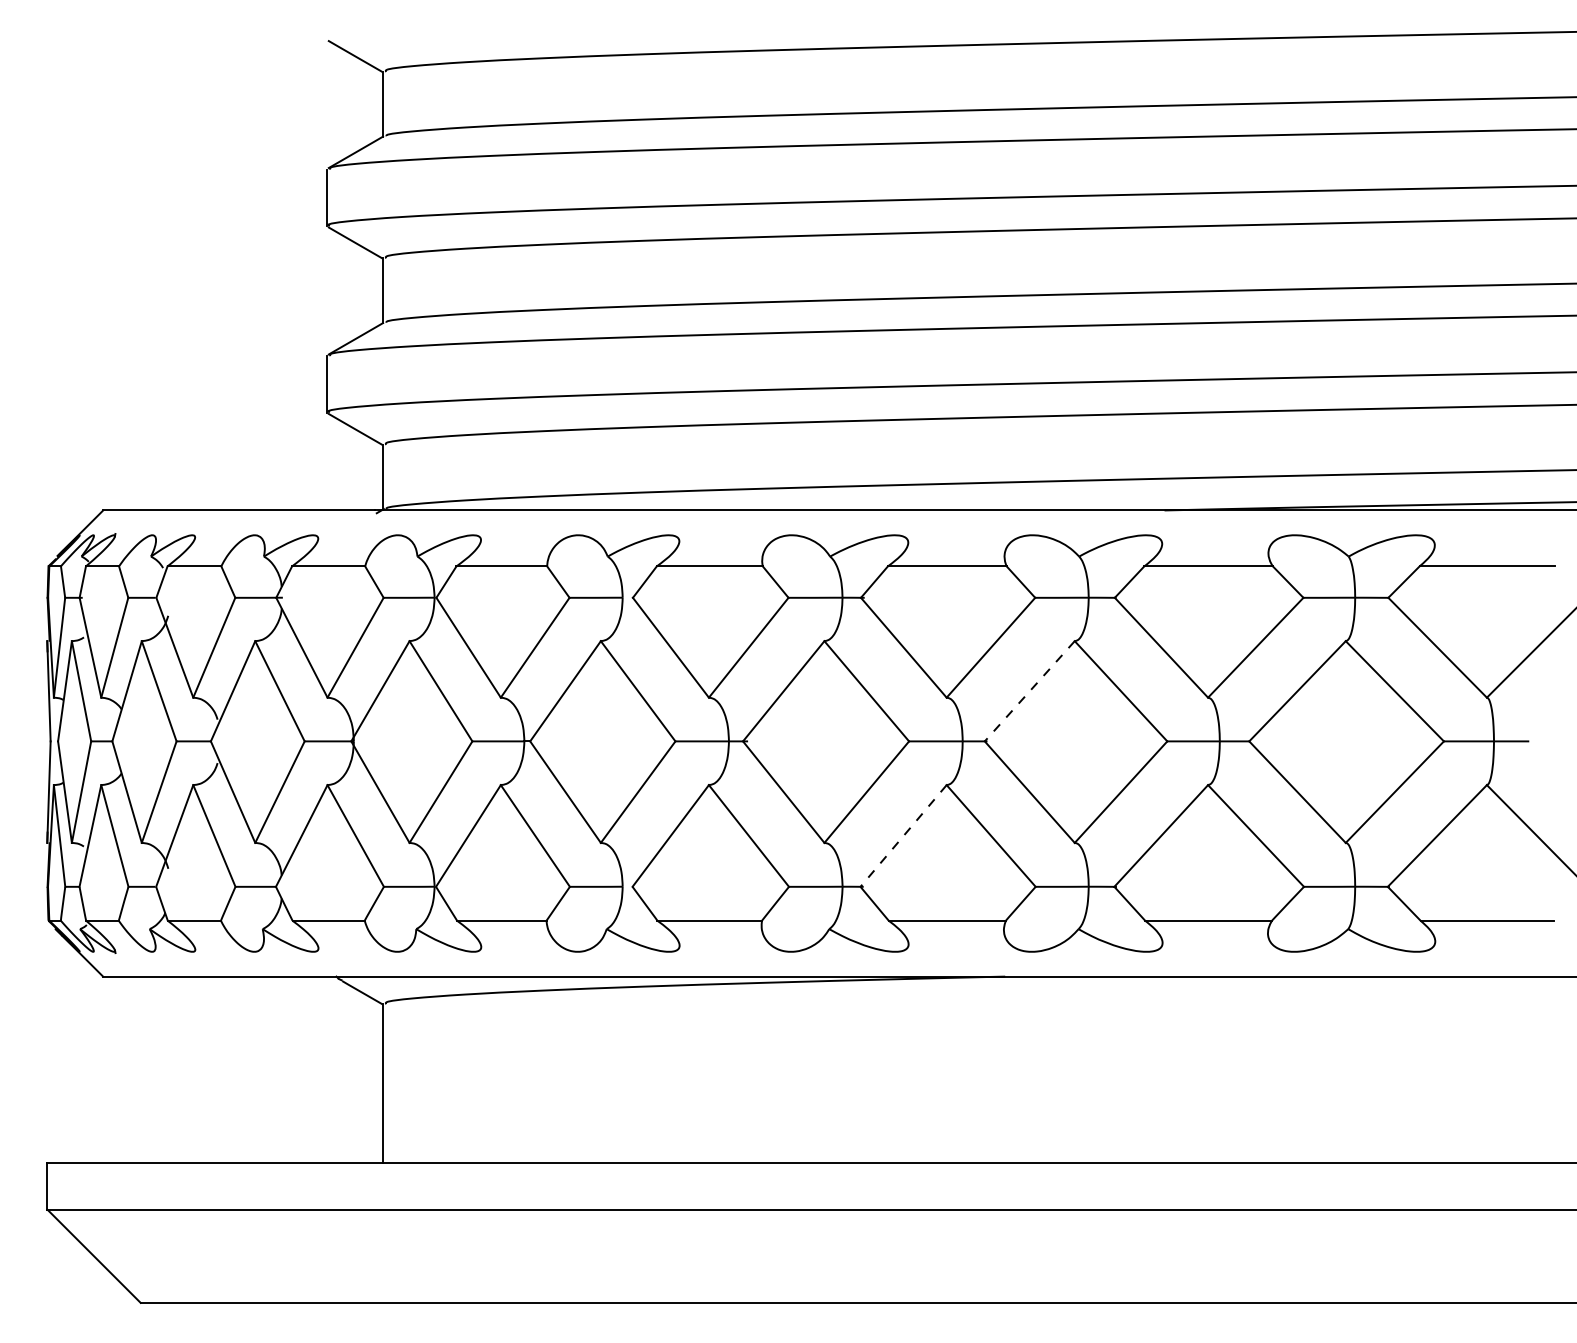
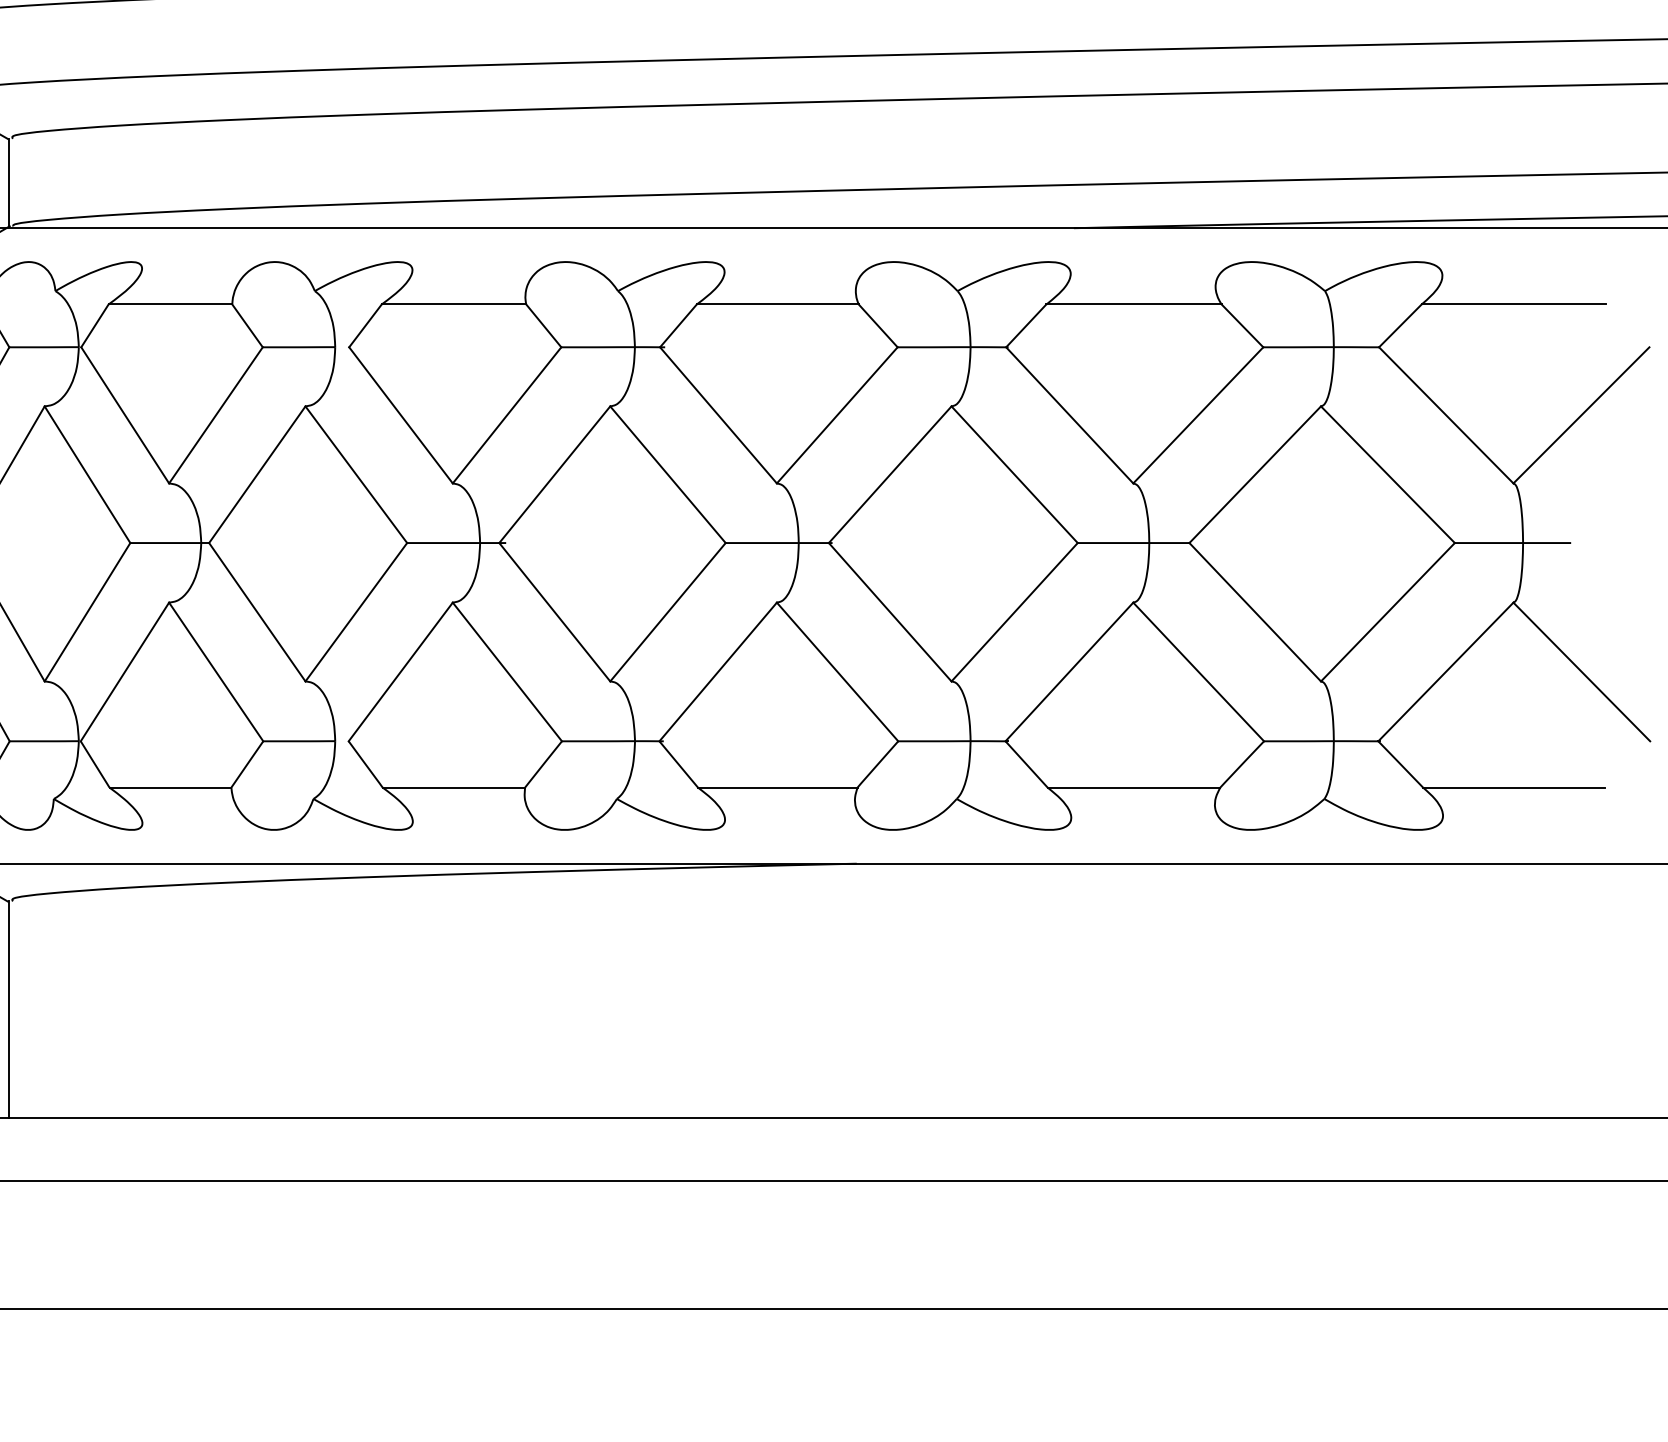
line: (1029, 691) -> (889, 475), dashed -> solid
line: (903, 835) -> (718, 671), dashed -> solid

